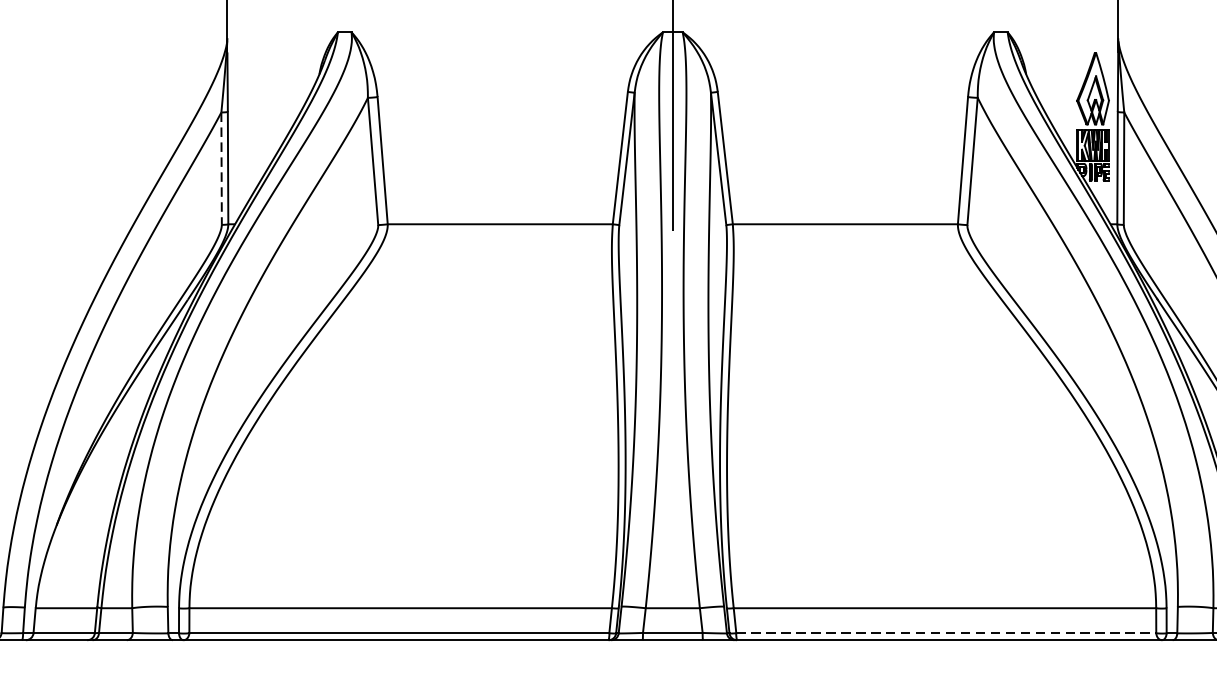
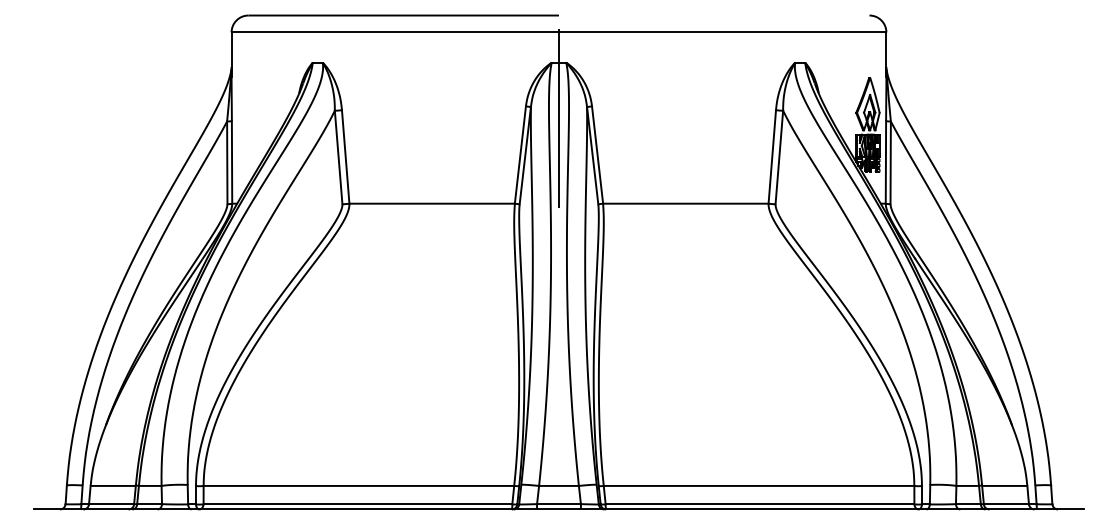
line: (221, 169) -> (227, 163), dashed -> solid
line: (946, 633) -> (760, 504), dashed -> solid

